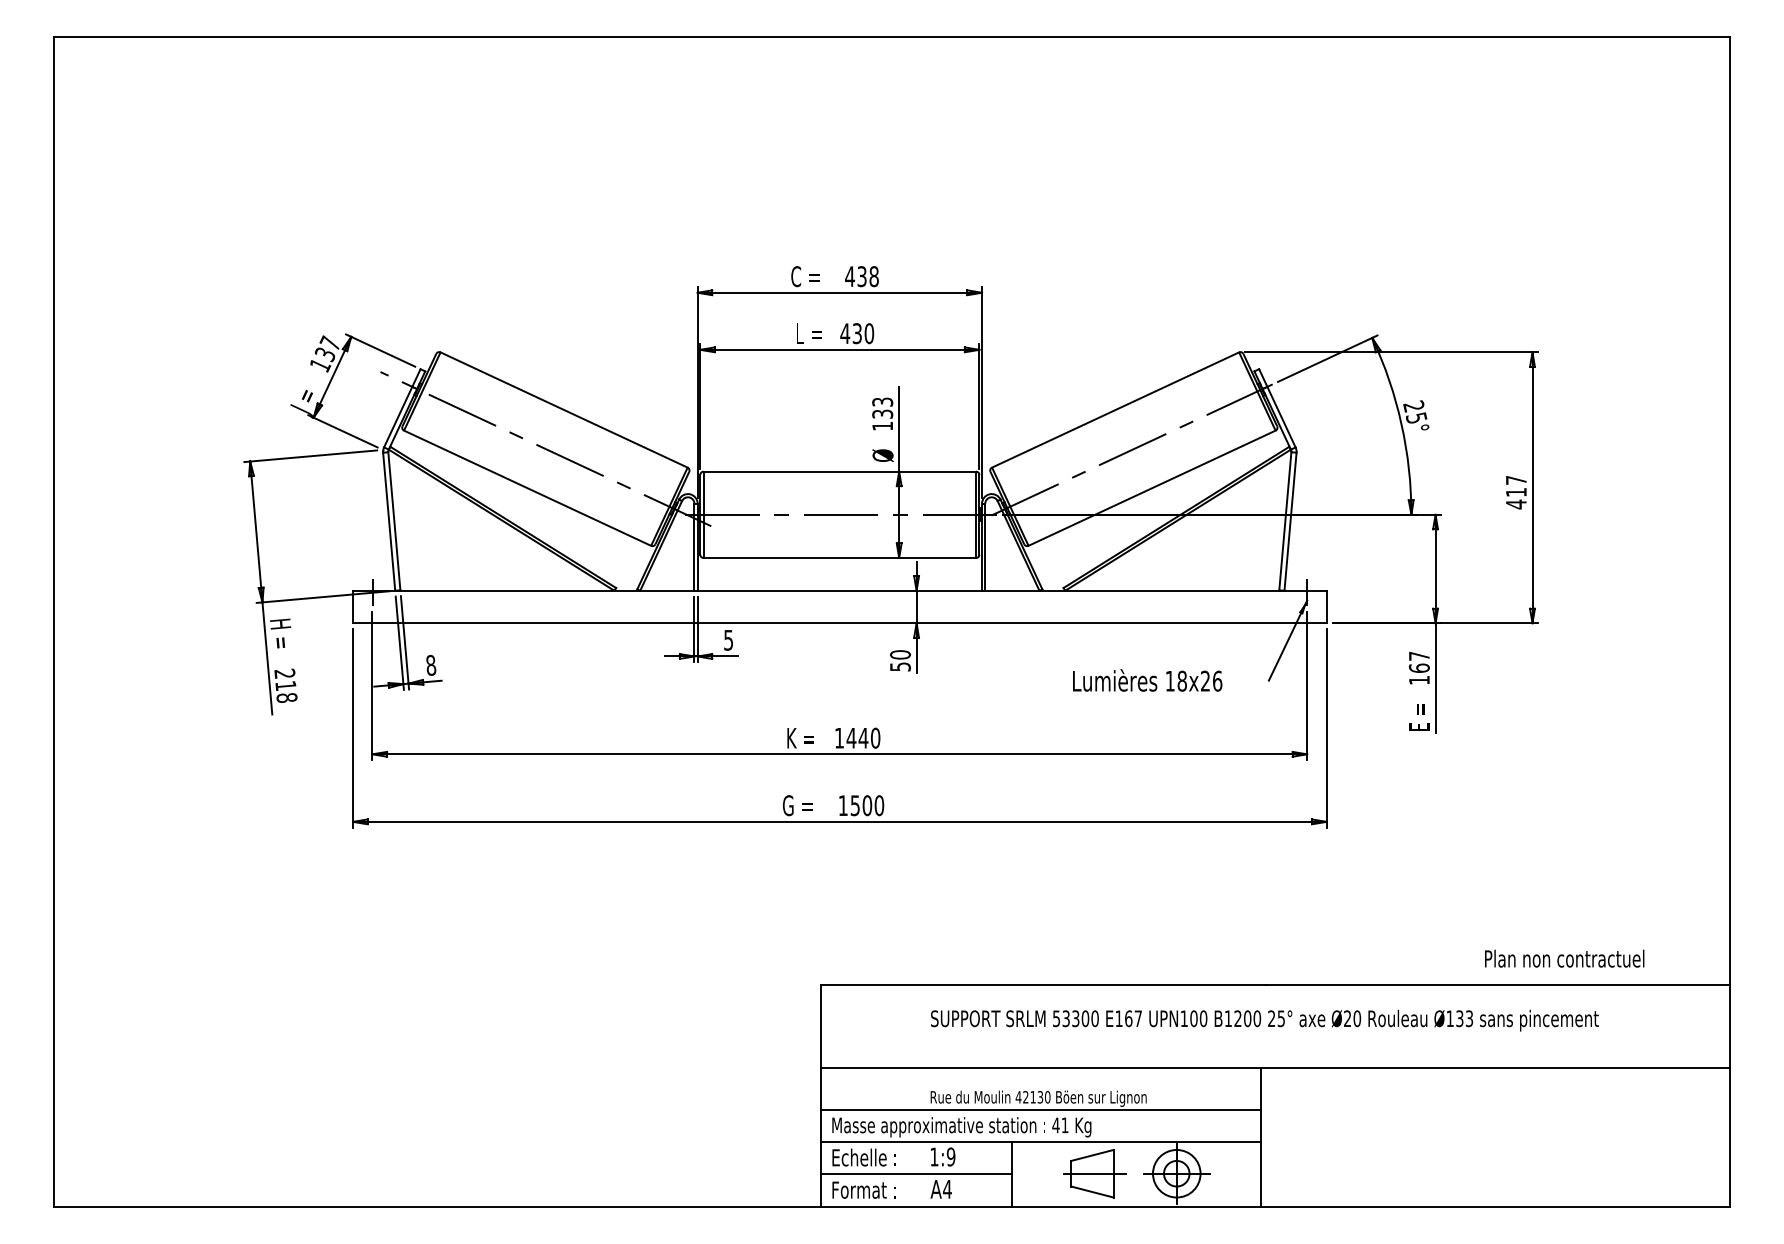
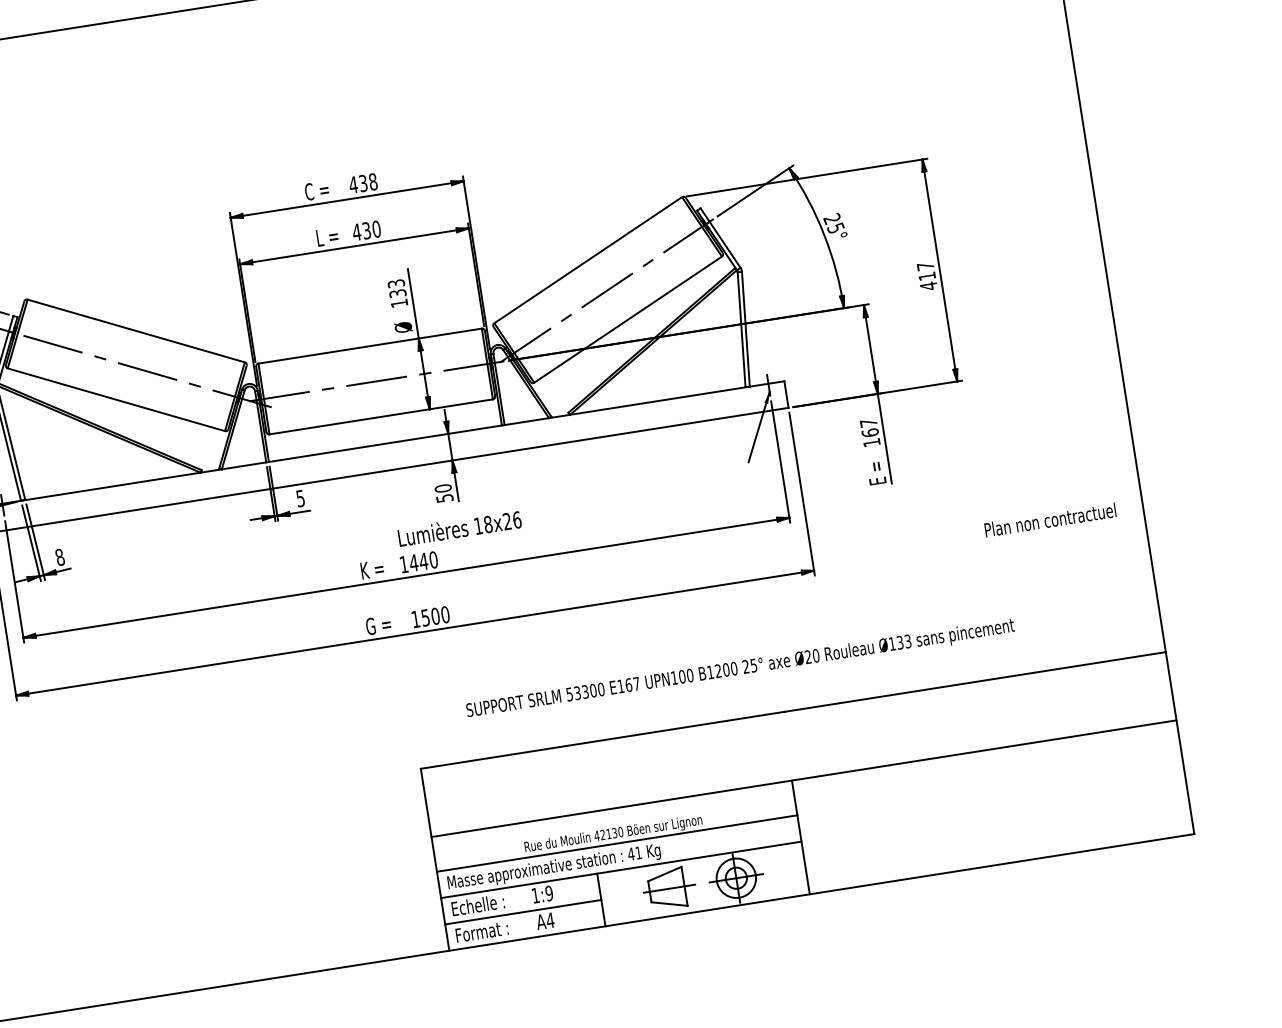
text: (1147, 680) -> (459, 528), moved
text: (1564, 958) -> (1050, 519), moved
text: (1264, 1020) -> (740, 669), moved

